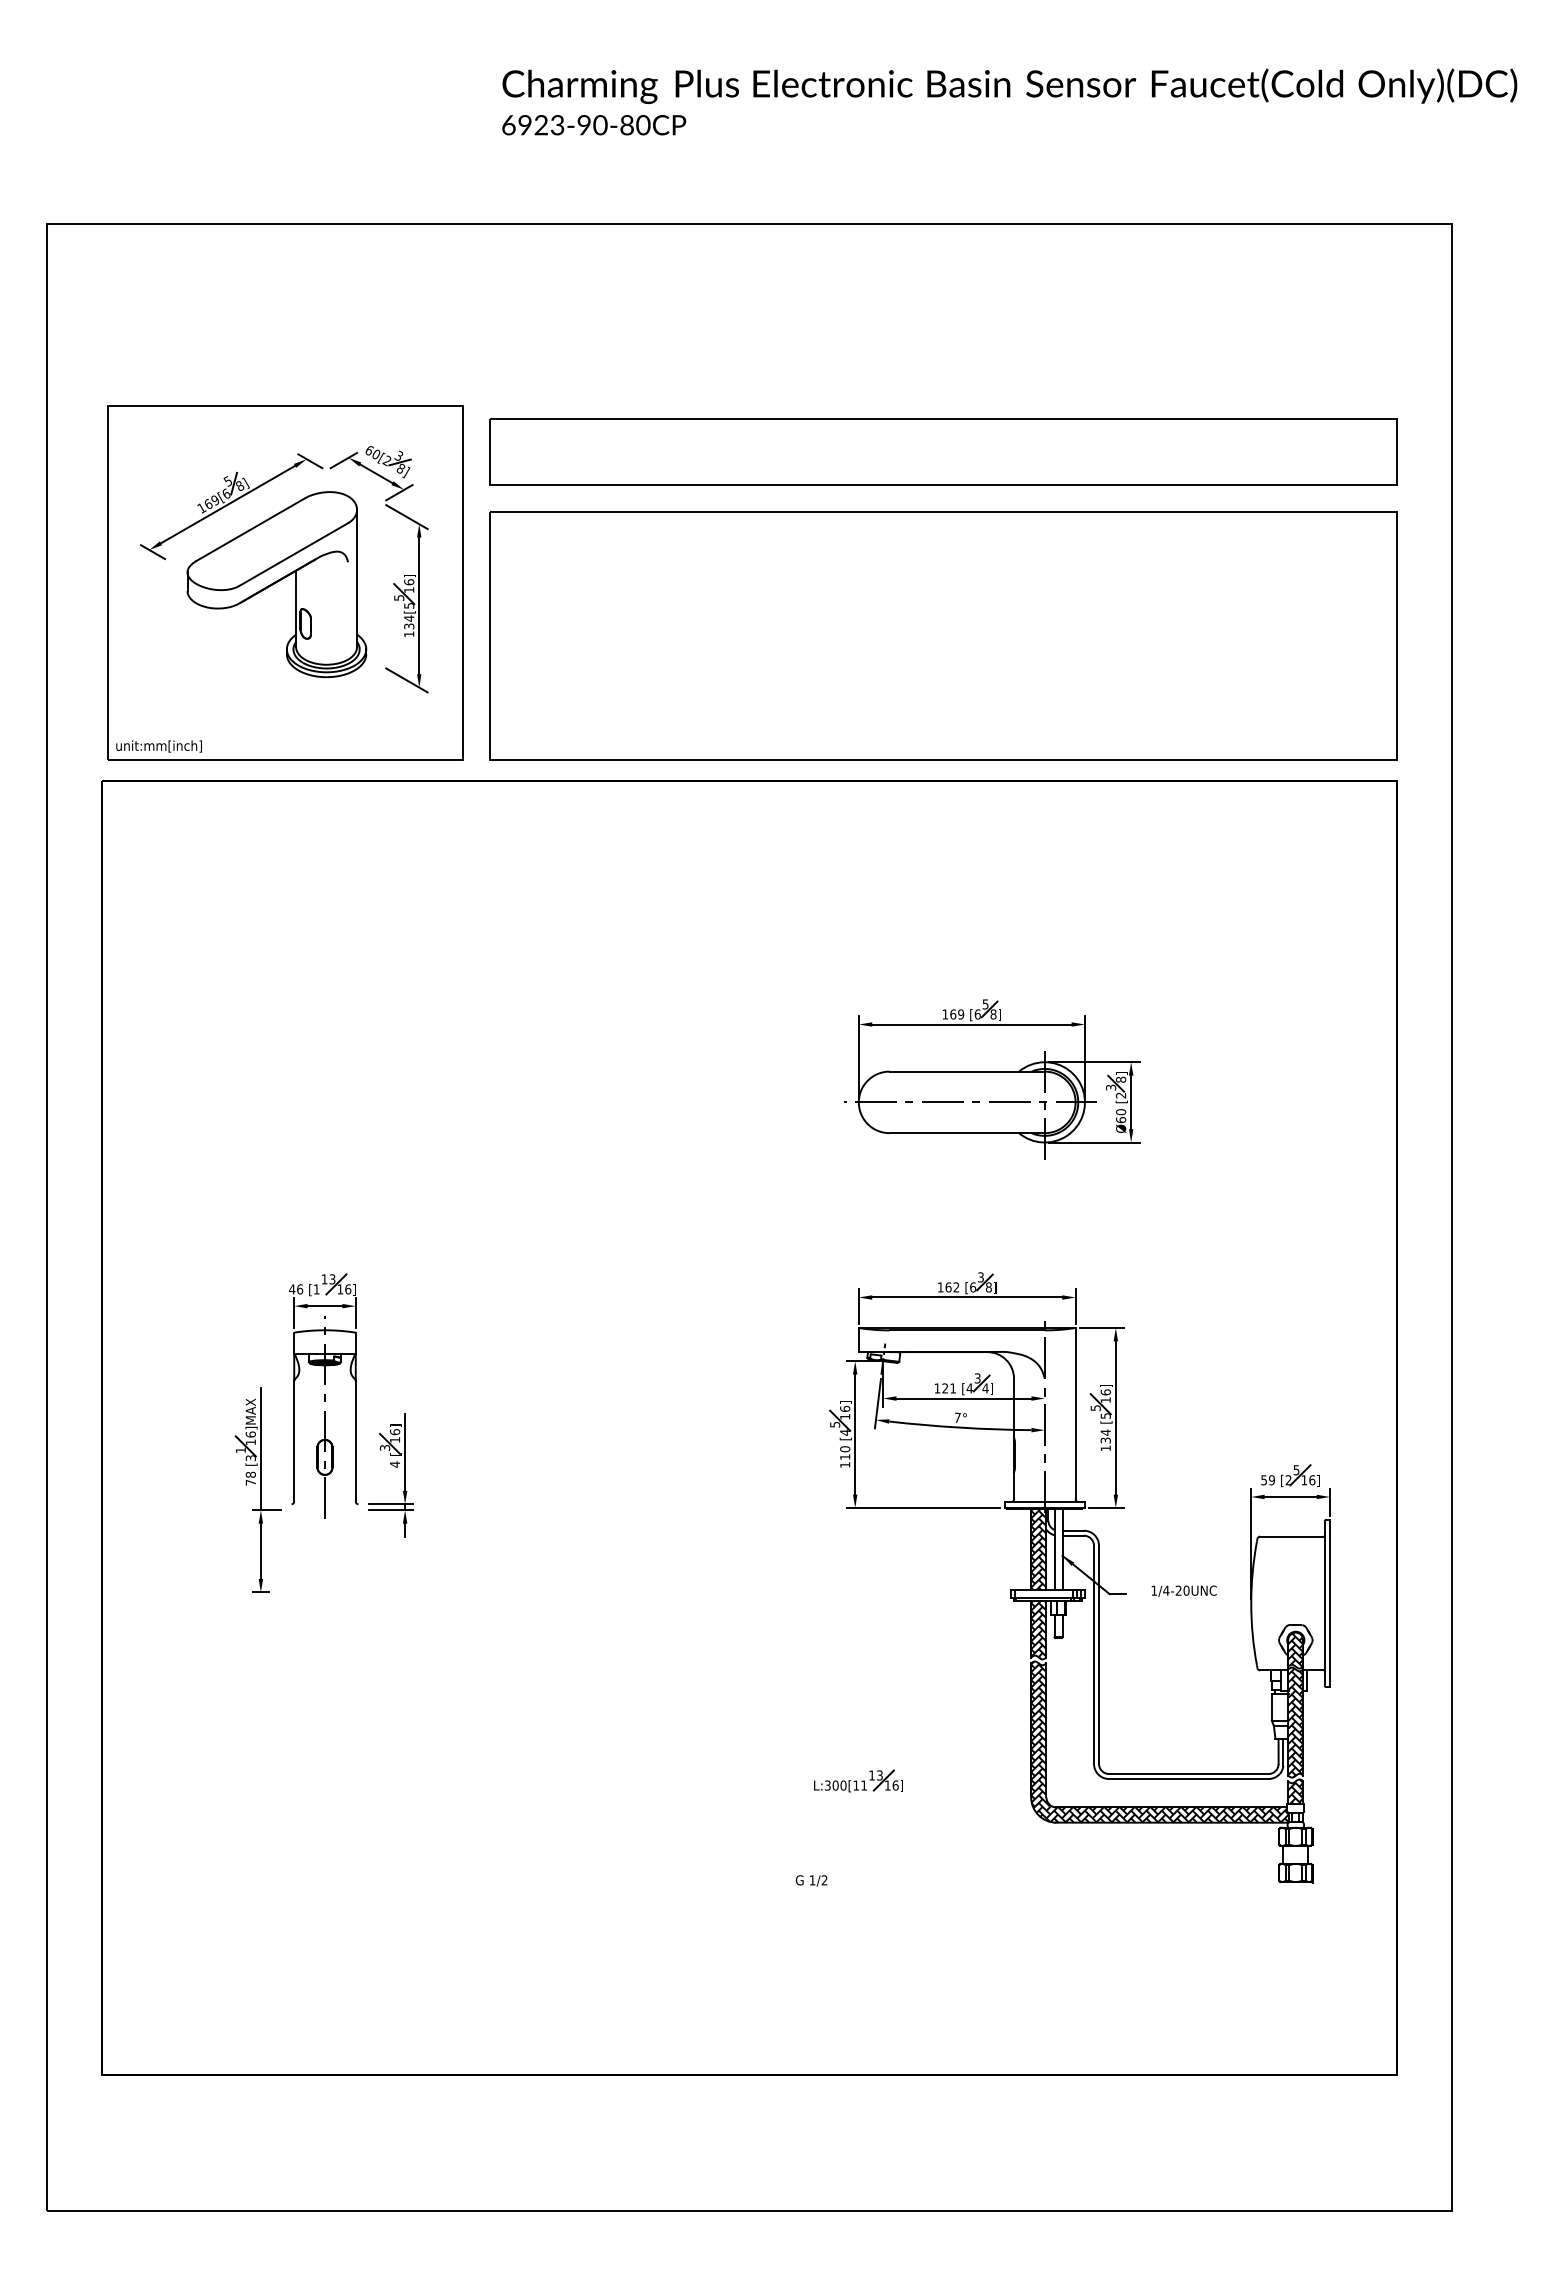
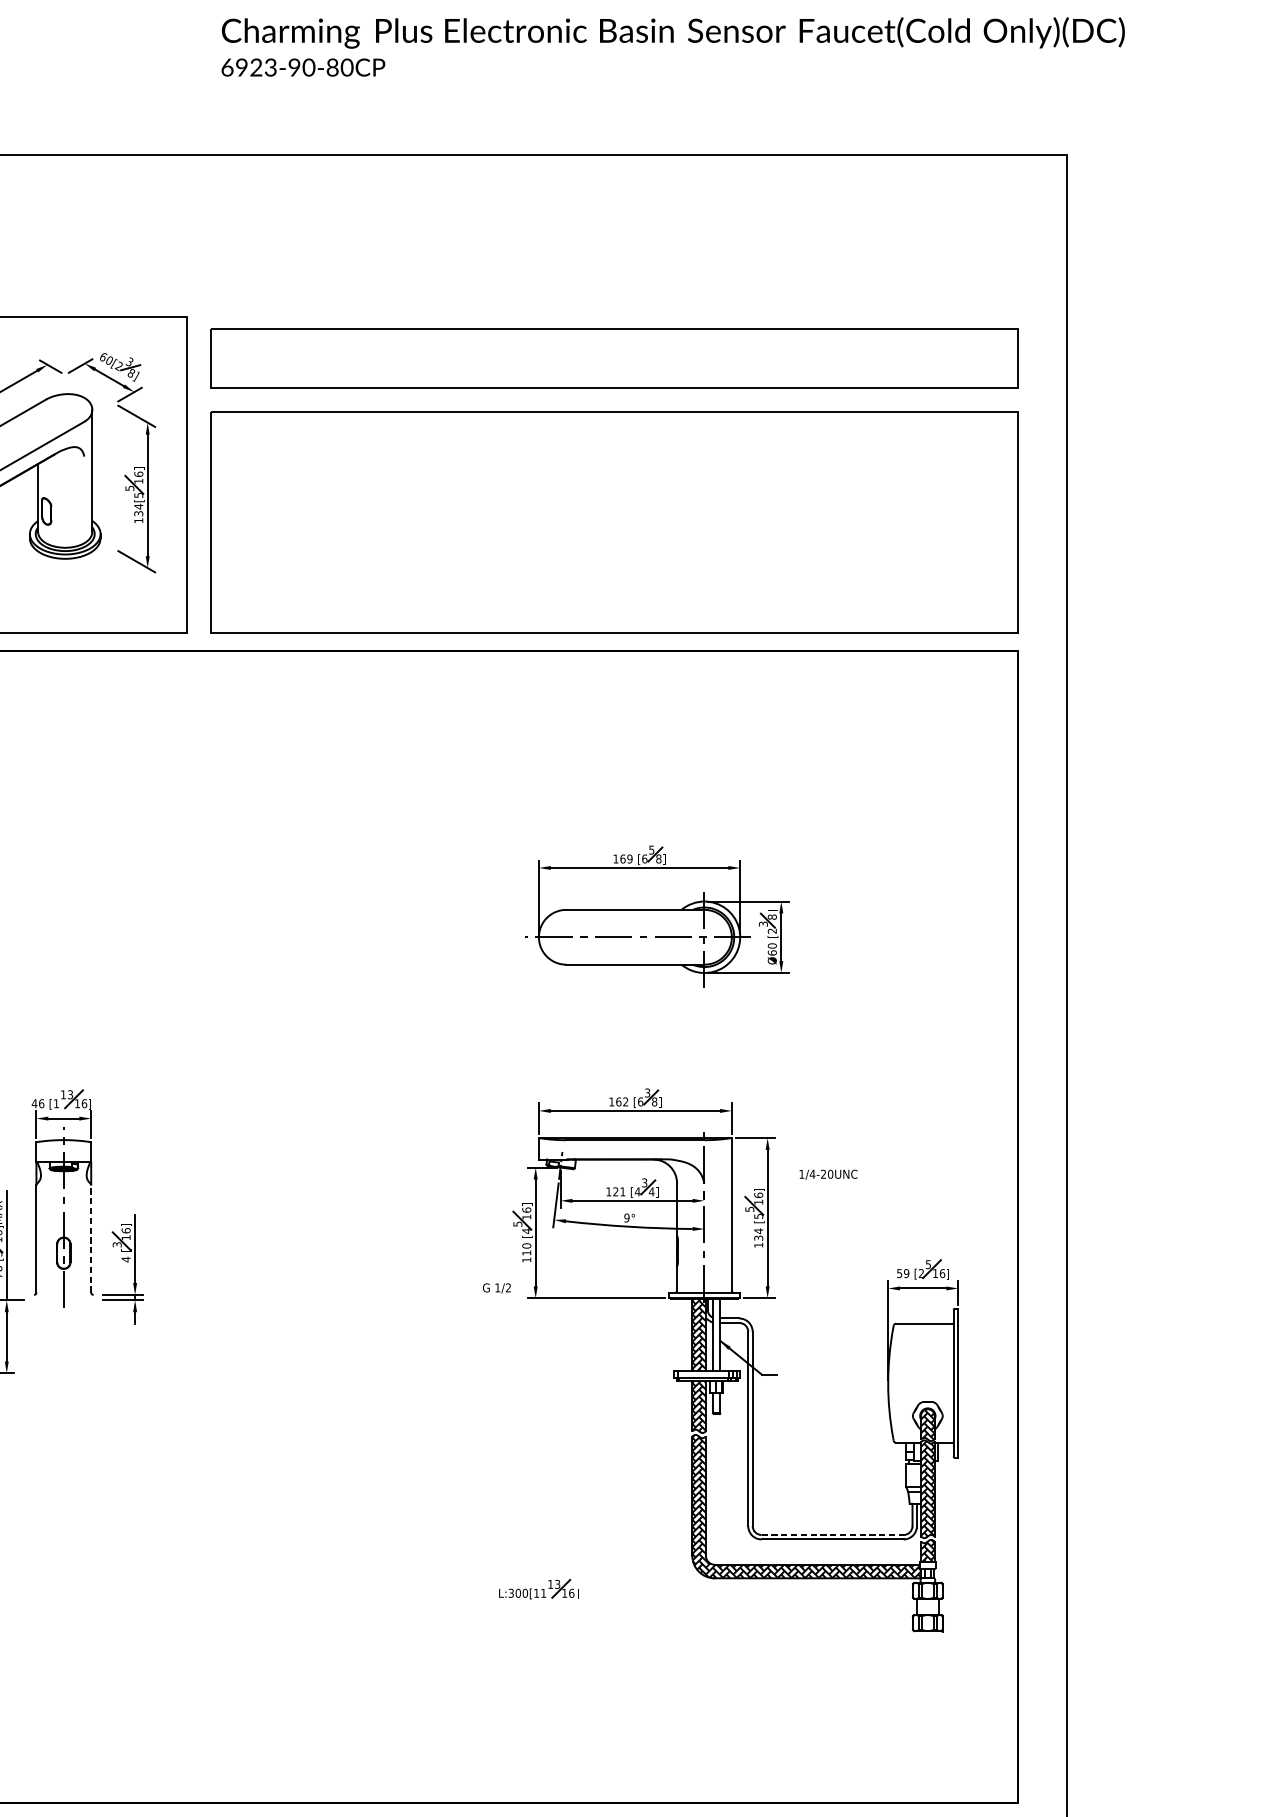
text: (957, 1417) -> (626, 1217), 7° -> 9°
line: (355, 1440) -> (90, 1238), solid -> dashed
text: (1183, 1590) -> (827, 1174), moved
line: (1188, 1774) -> (832, 1535), solid -> dashed
part: (858, 1780) -> (538, 1588), moved
text: (811, 1880) -> (496, 1288), moved

